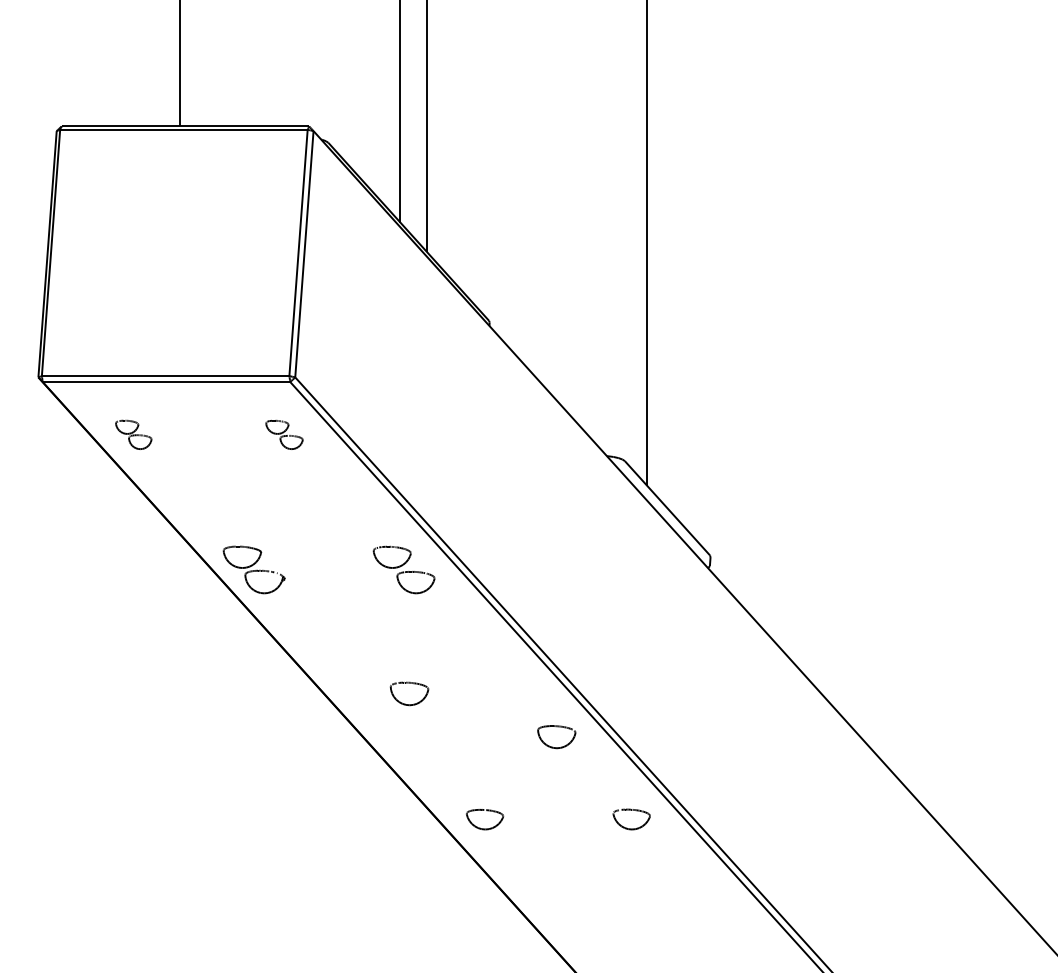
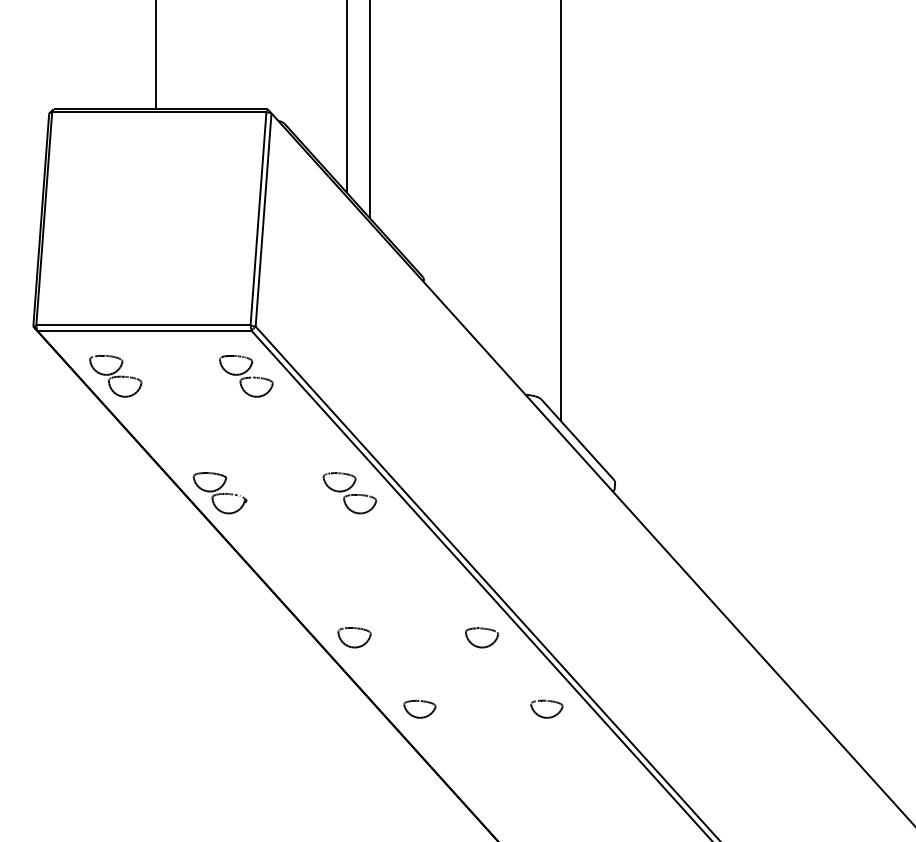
part: (133, 434) -> (115, 375), size x1.67
part: (284, 434) -> (246, 375), size x1.67
part: (413, 684) -> (358, 629), moved

